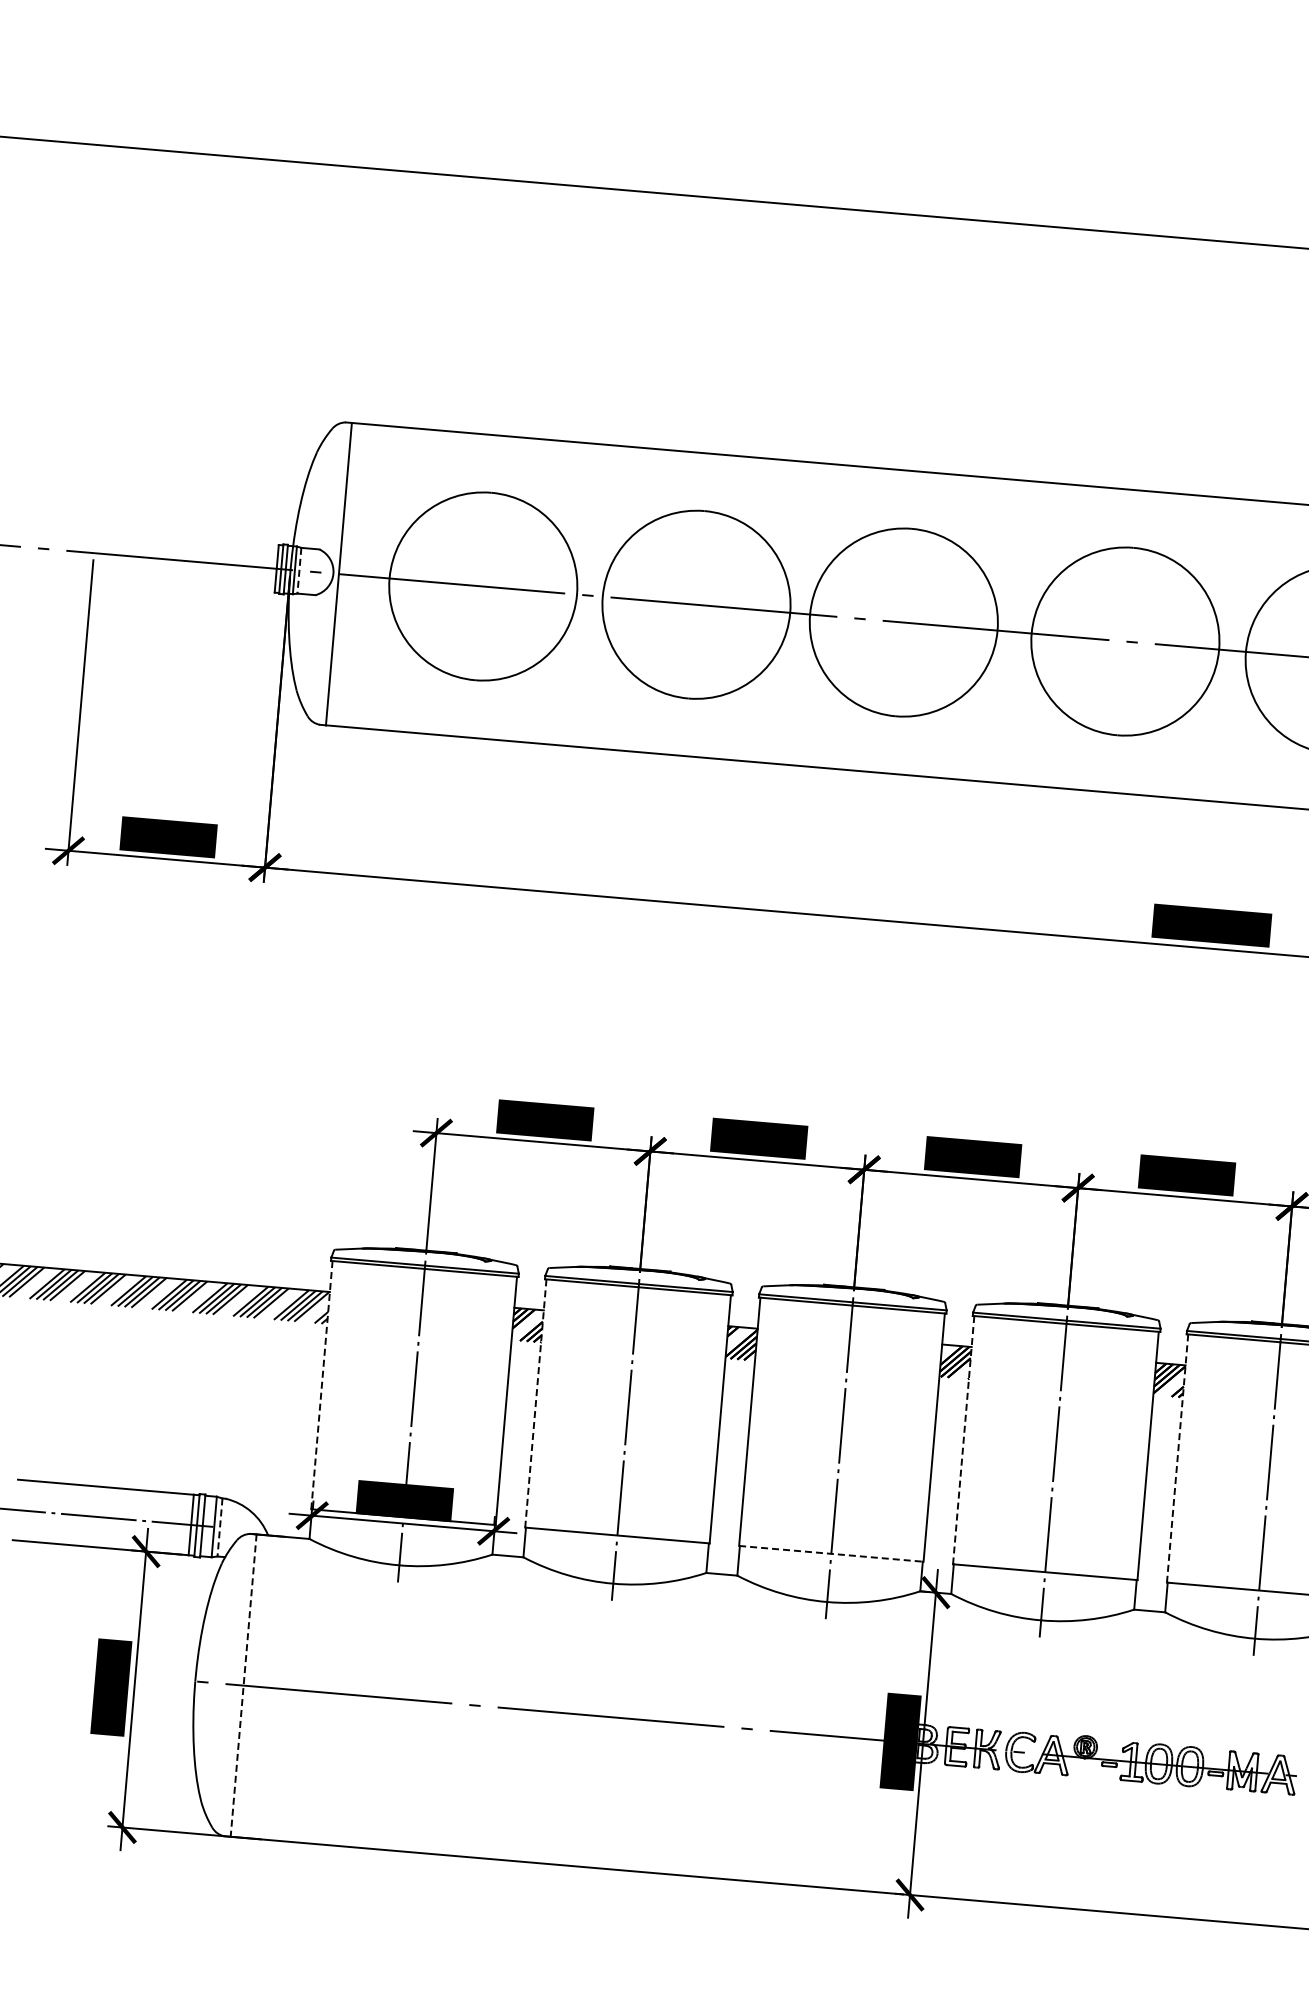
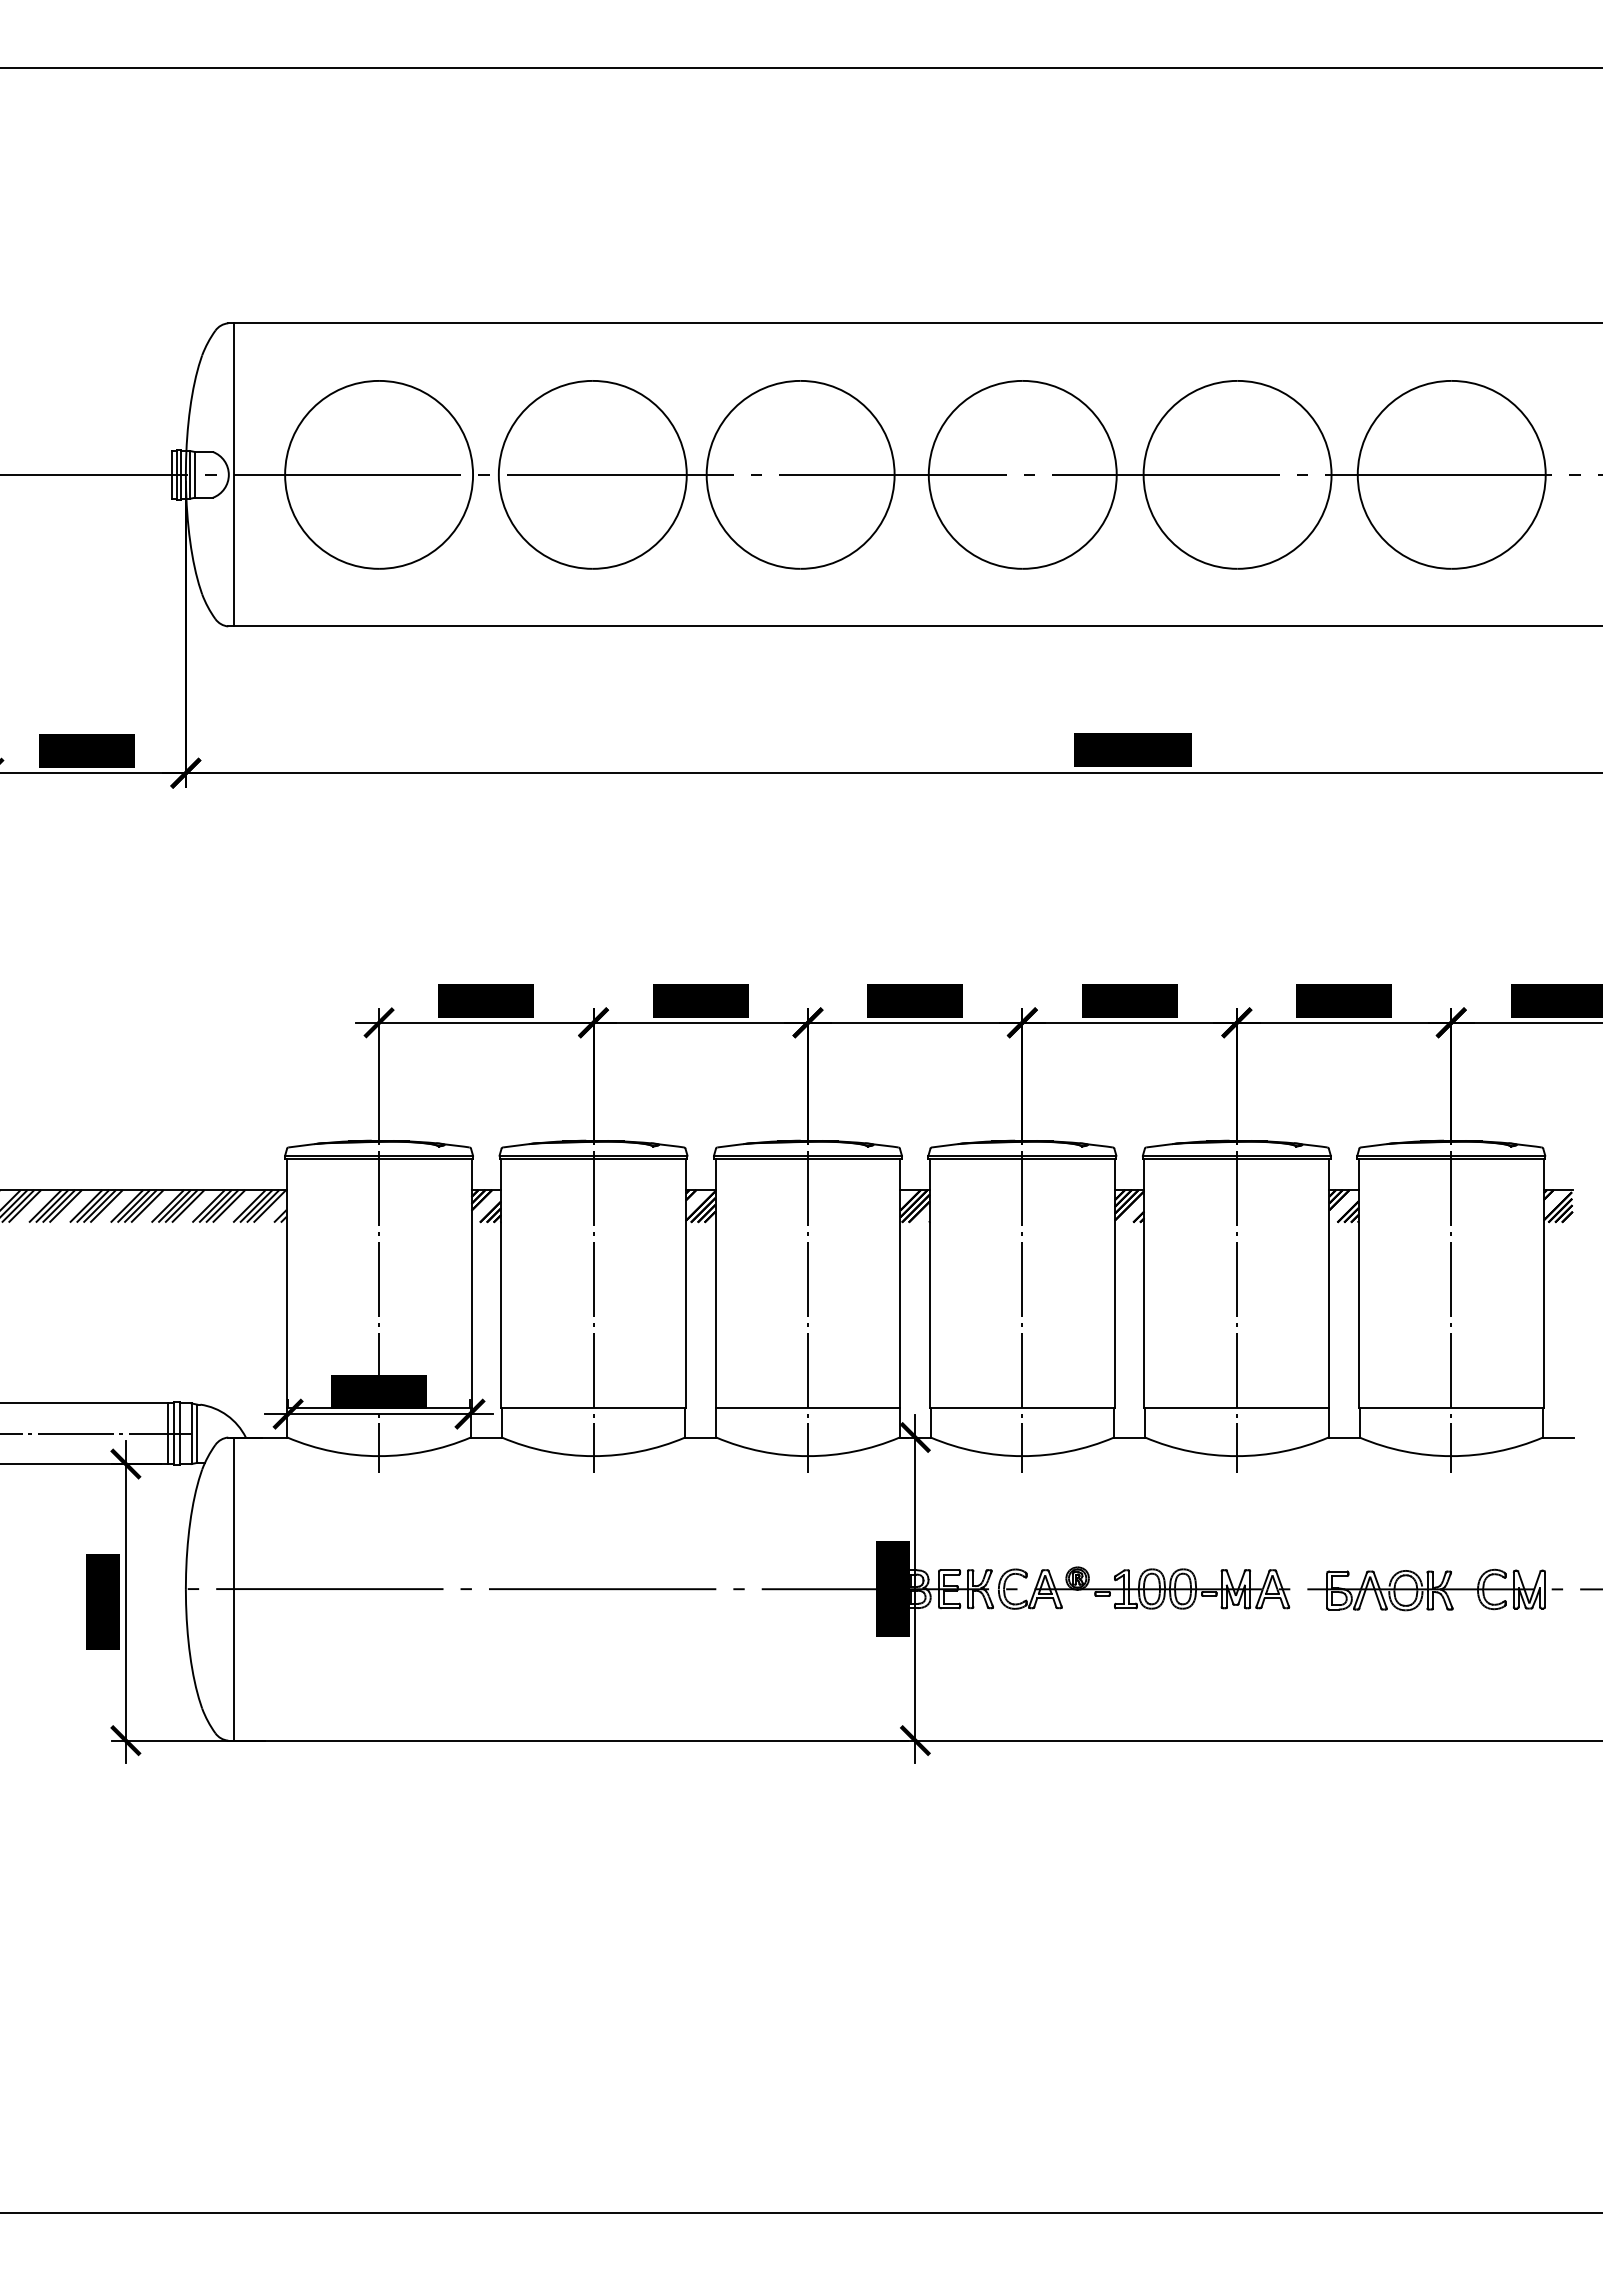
line: (299, 570) -> (194, 474), dashed -> solid
line: (321, 1385) -> (286, 1283), dashed -> solid
line: (536, 1403) -> (501, 1283), dashed -> solid
line: (963, 1440) -> (929, 1283), dashed -> solid
line: (1177, 1458) -> (1144, 1283), dashed -> solid
line: (220, 1528) -> (197, 1434), dashed -> solid
line: (831, 1553) -> (808, 1407), dashed -> solid
line: (243, 1686) -> (234, 1589), dashed -> solid

